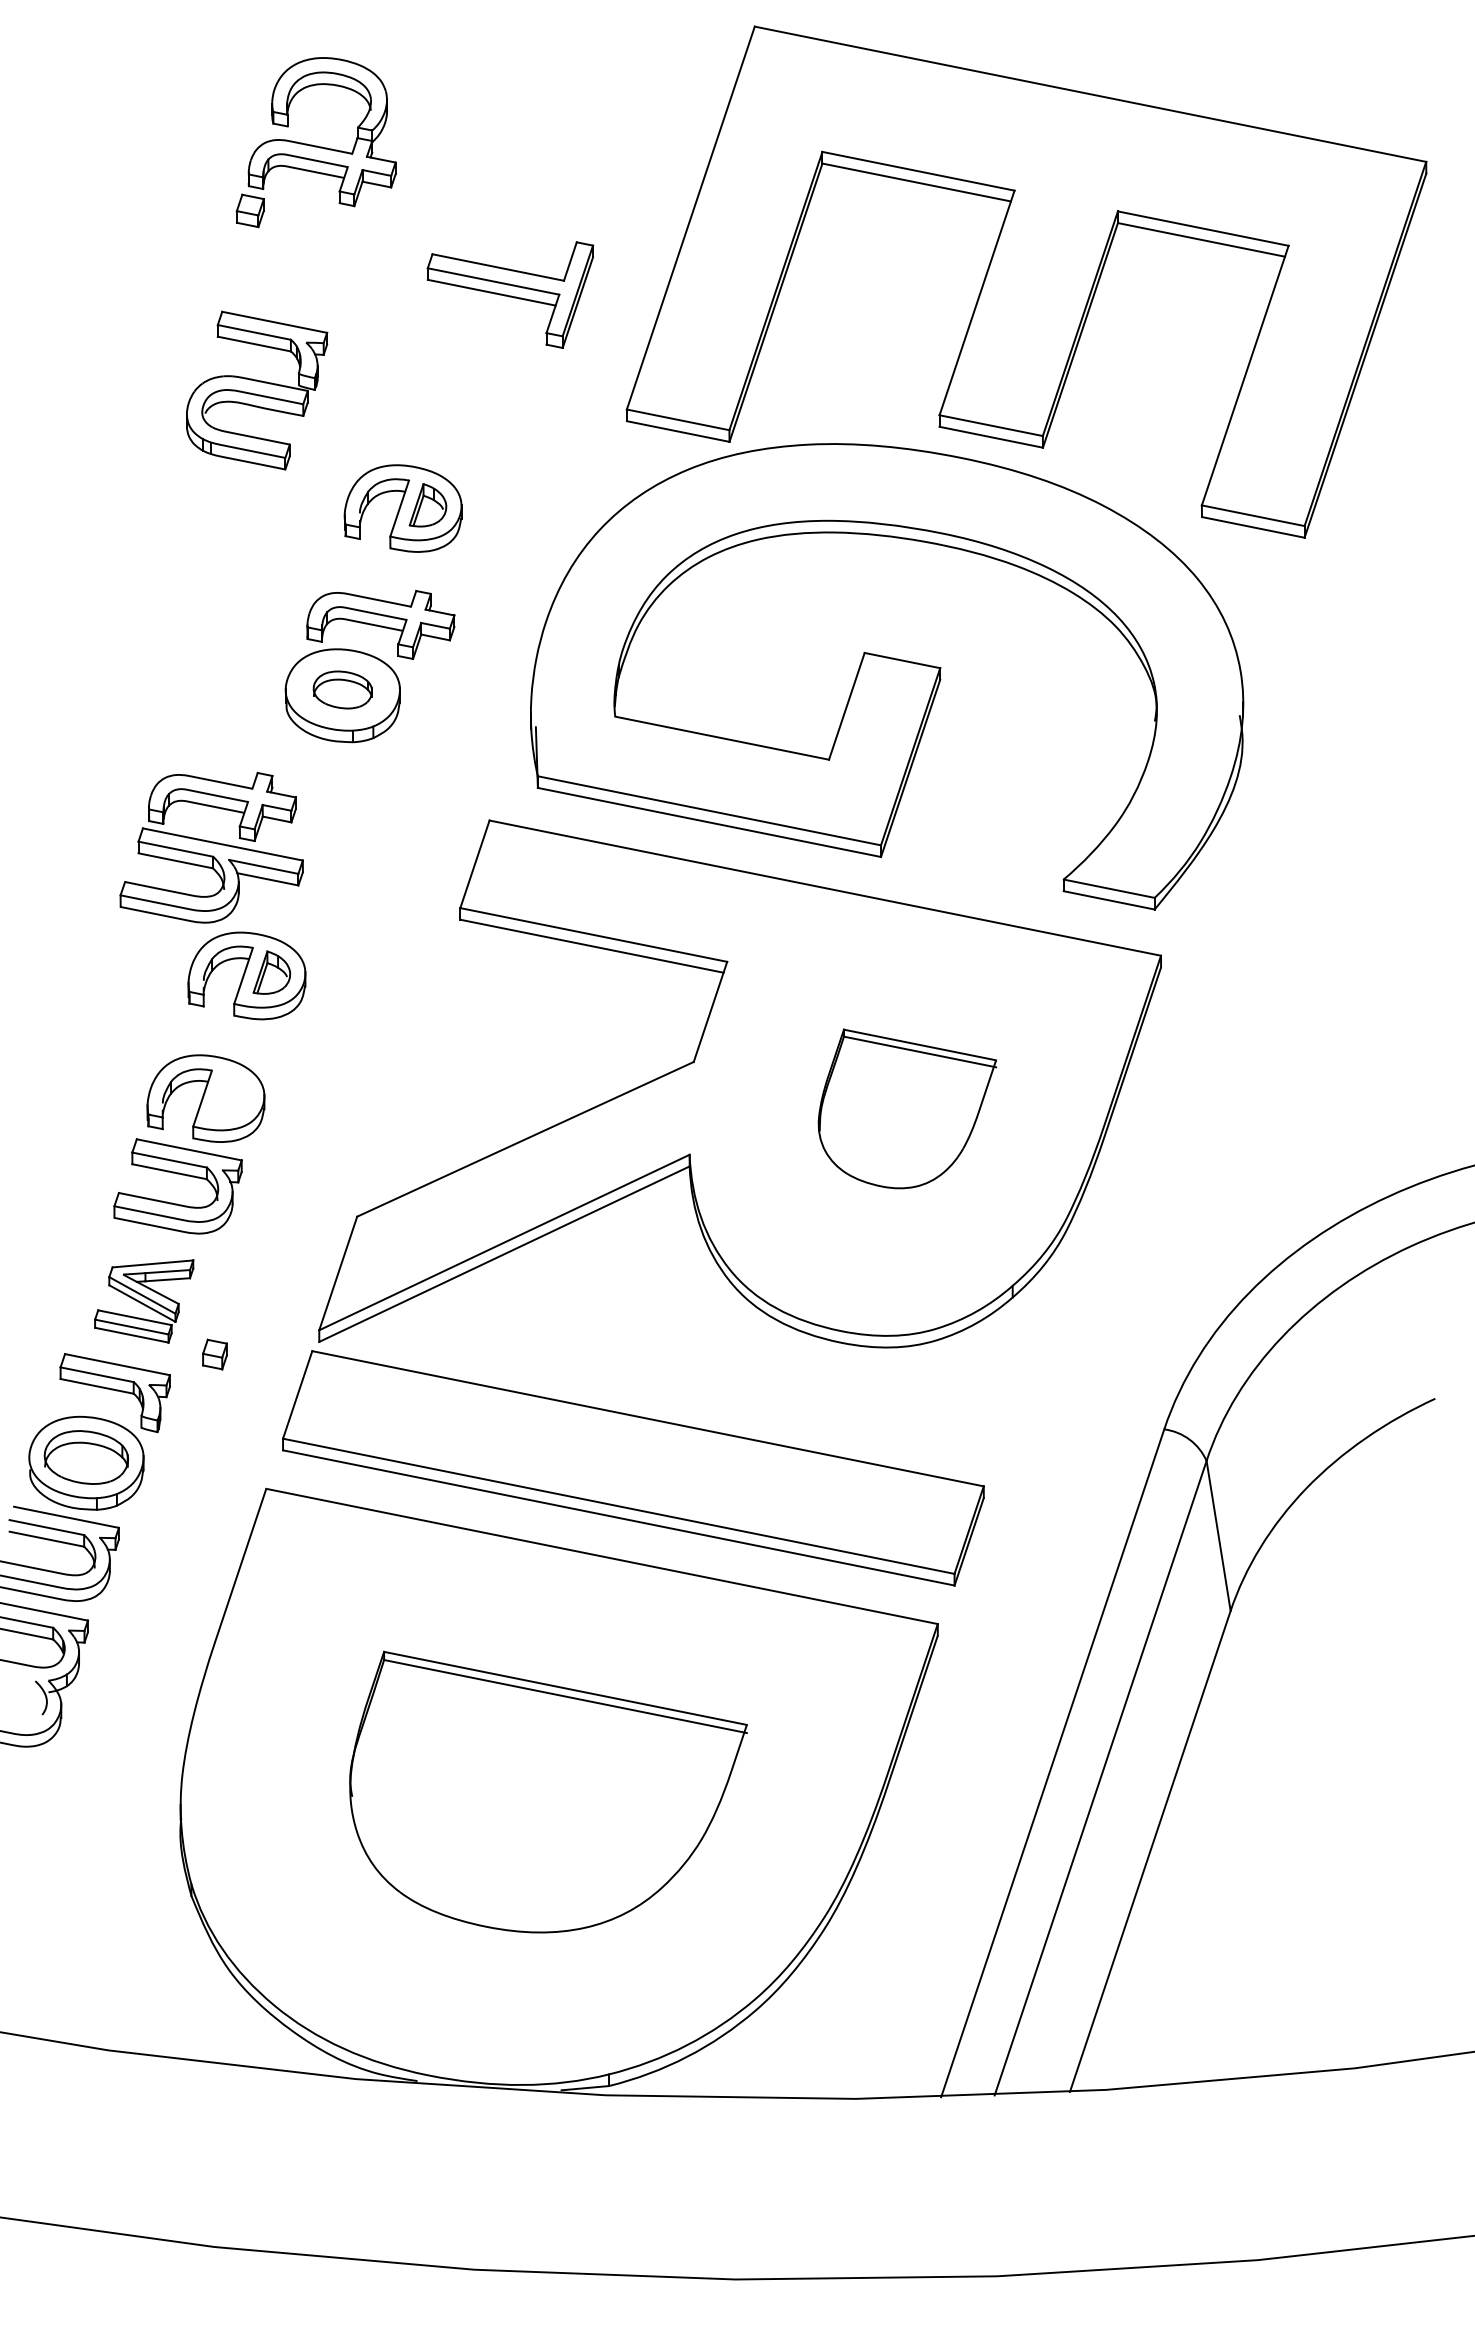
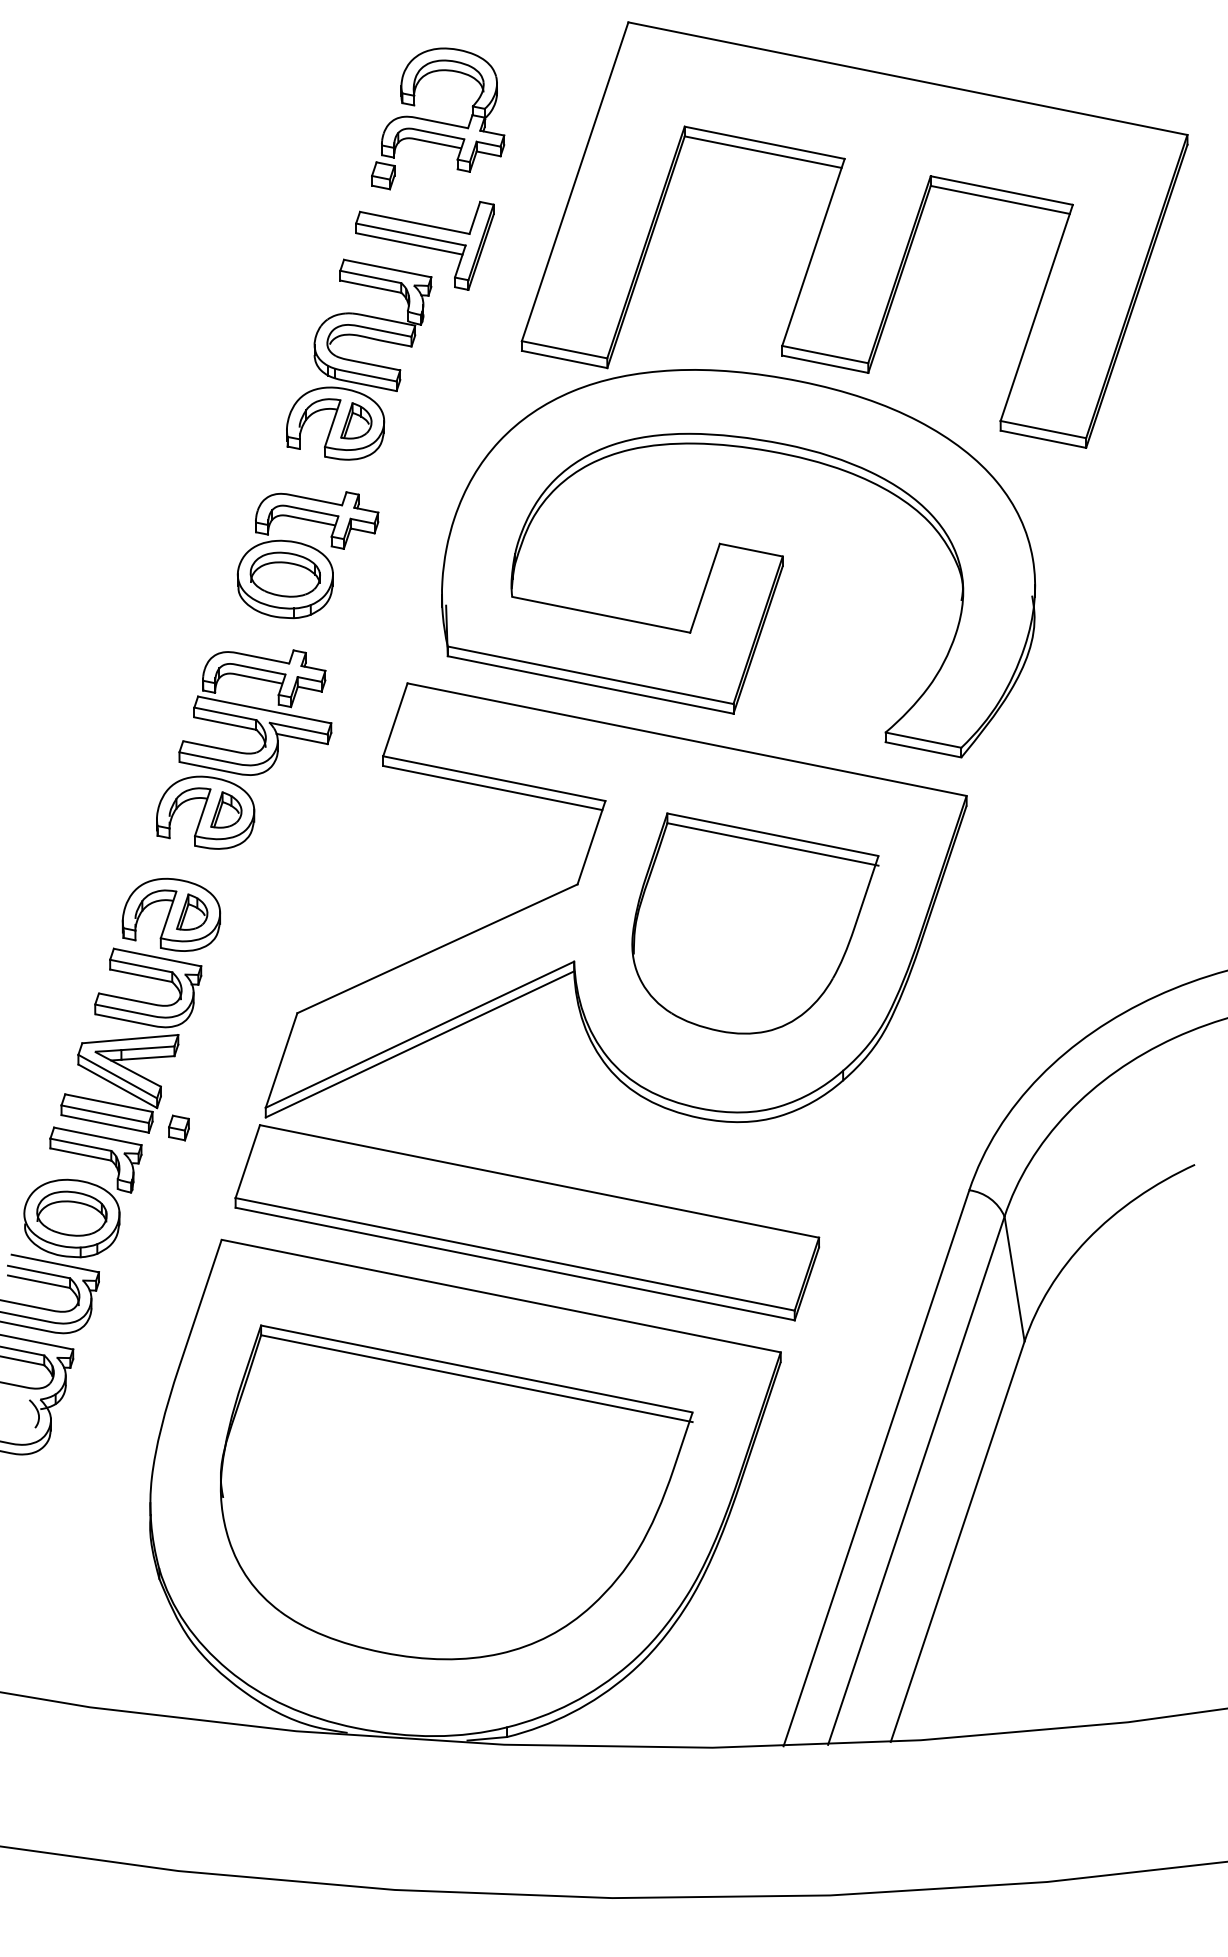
part: (315, 142) -> (437, 118), moved
part: (257, 390) -> (373, 325), moved
part: (342, 689) -> (285, 574), size x1.43
part: (211, 847) -> (255, 712), moved
part: (230, 1095) -> (191, 912), added
part: (907, 1108) -> (755, 923), size x1.67
part: (144, 1301) -> (120, 1083), size x1.43
part: (548, 1791) -> (456, 1491), size x1.43

